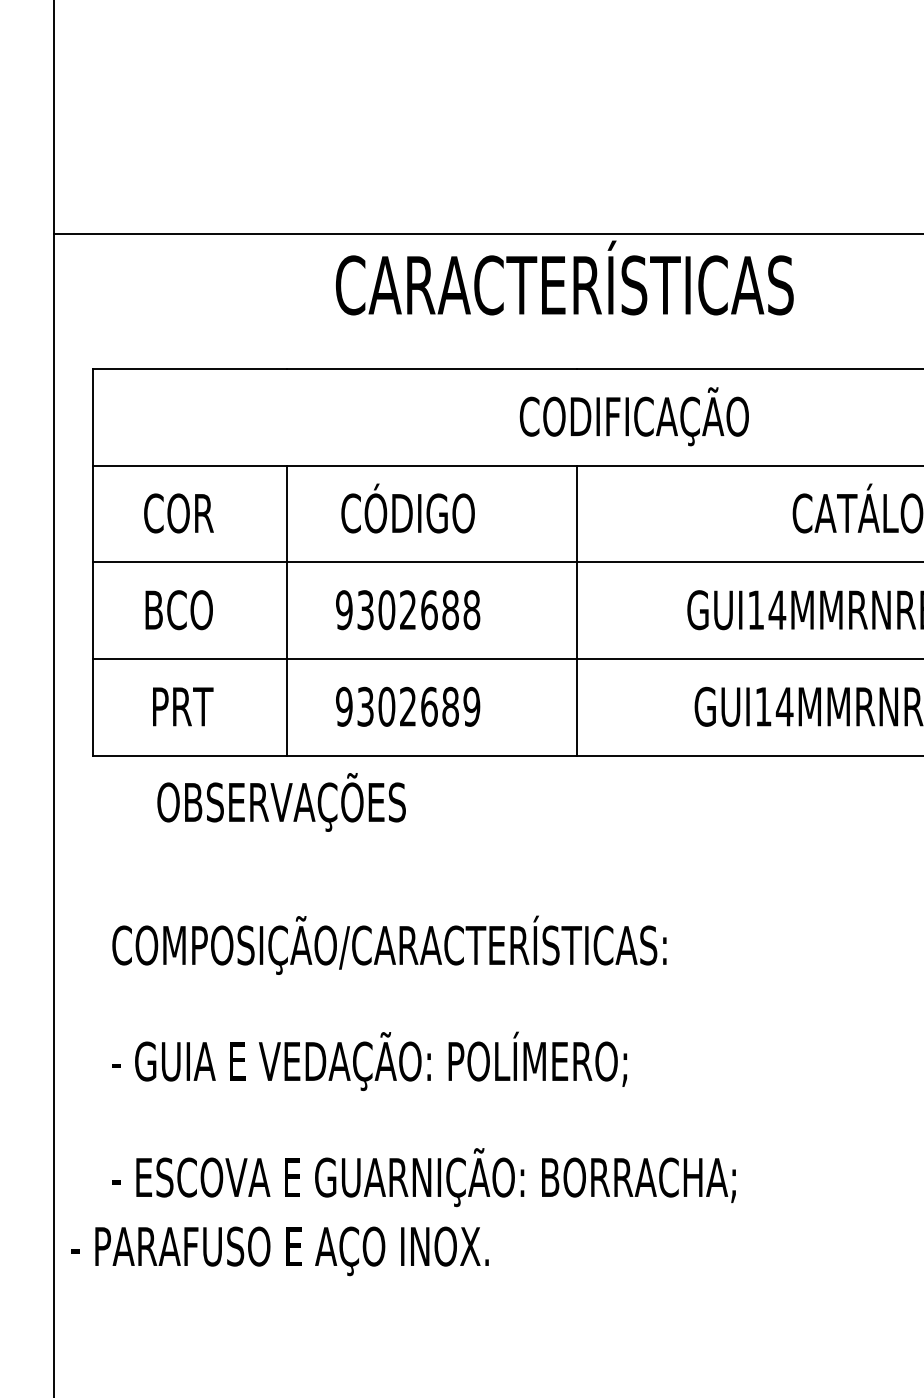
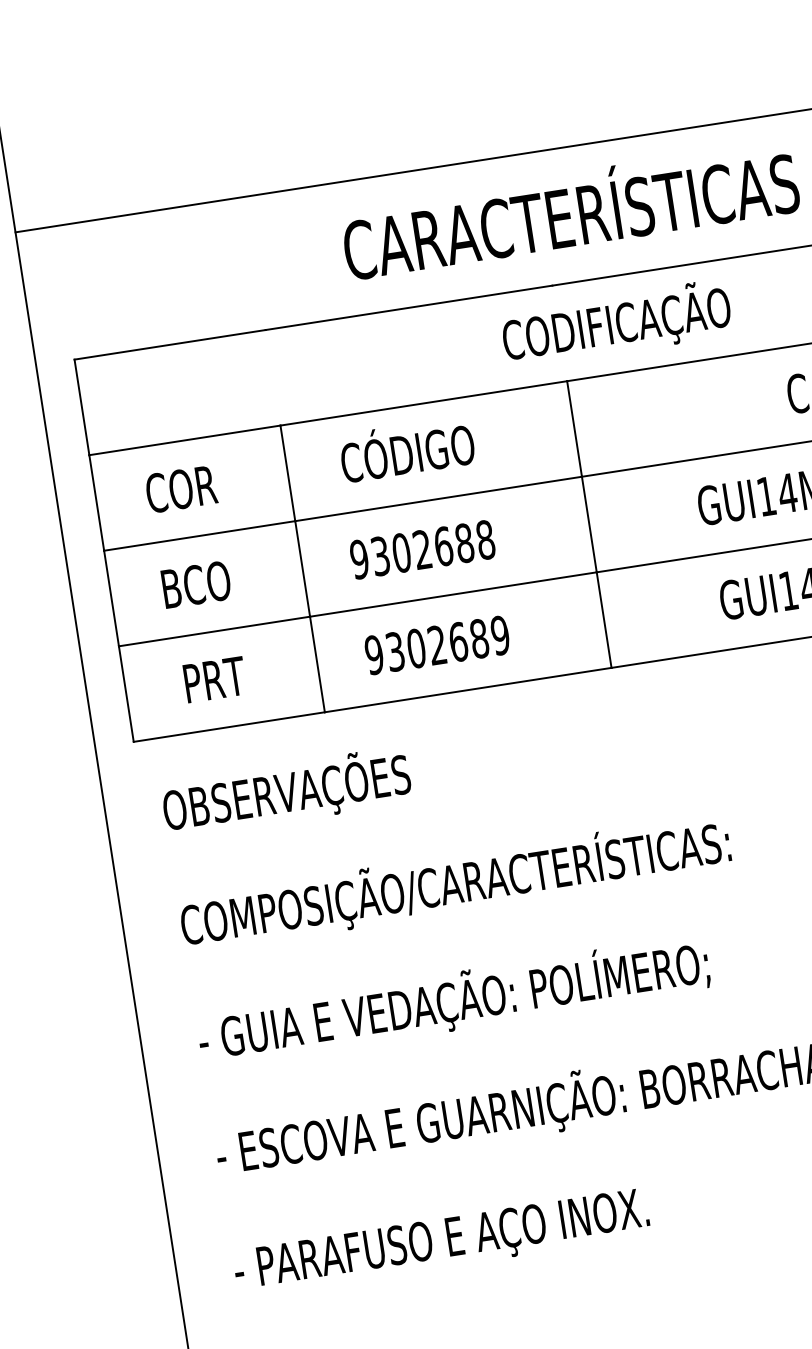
text: (564, 277) -> (569, 209), moved
text: (281, 802) -> (286, 792), moved
text: (279, 1251) -> (441, 1243), moved

